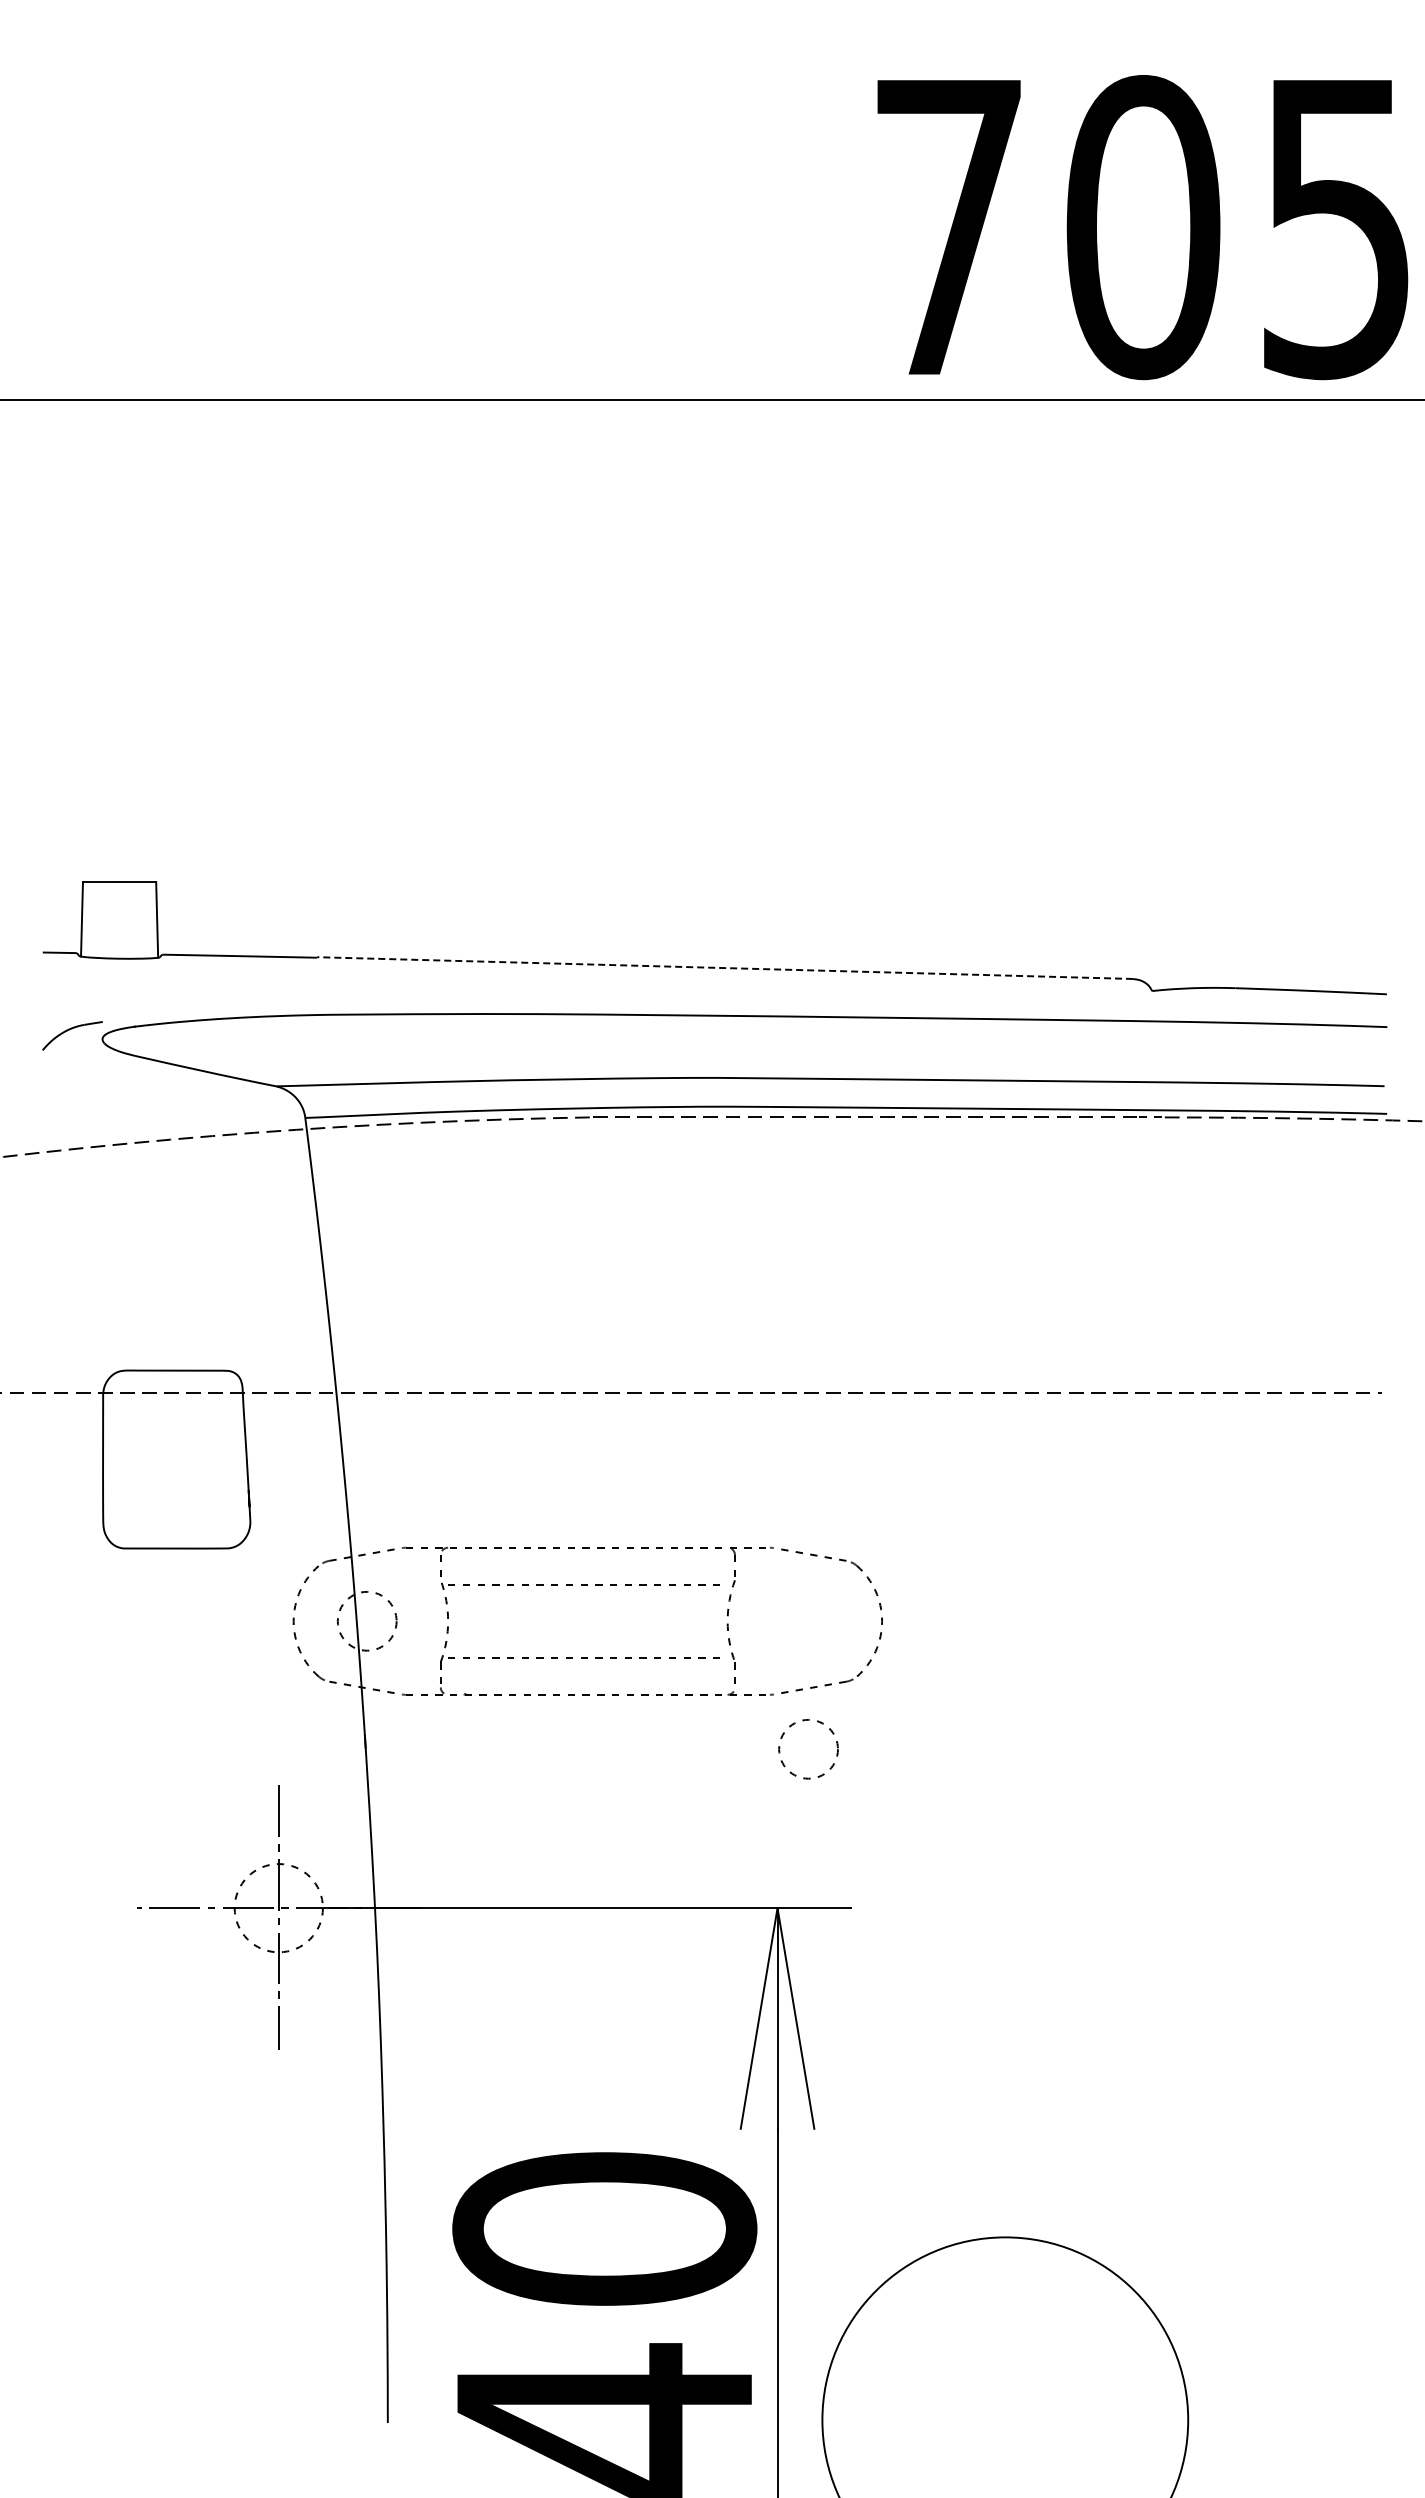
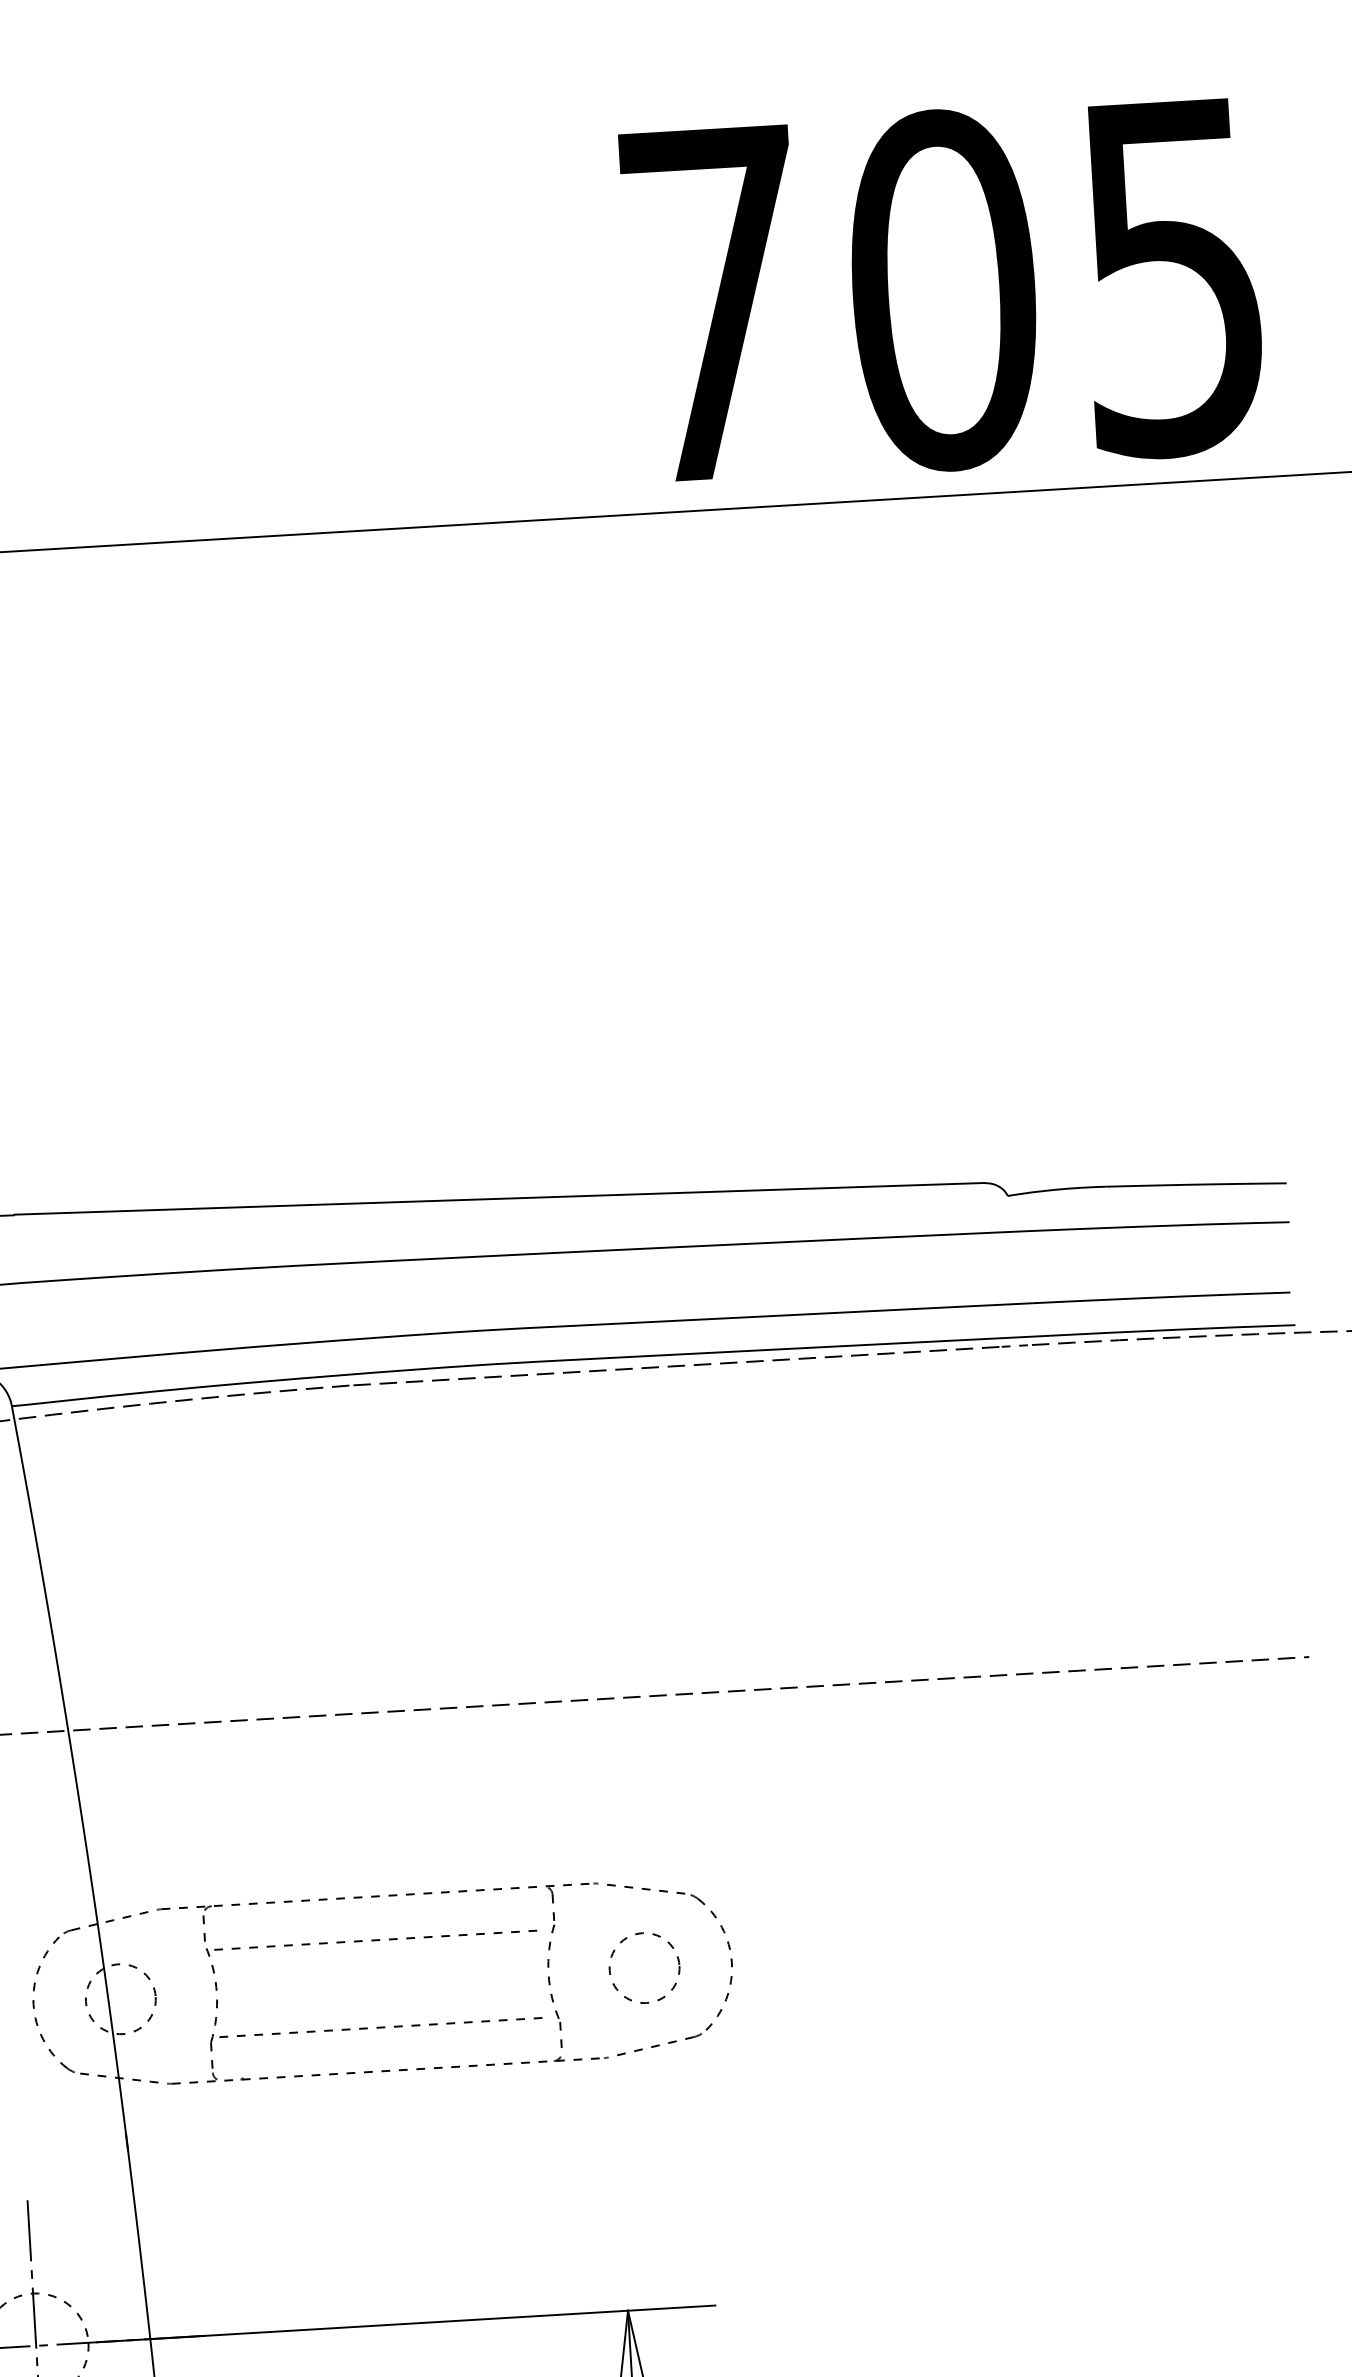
line: (724, 968) -> (498, 1199), dashed -> solid
circle: (808, 1749) -> (644, 1968), moved

